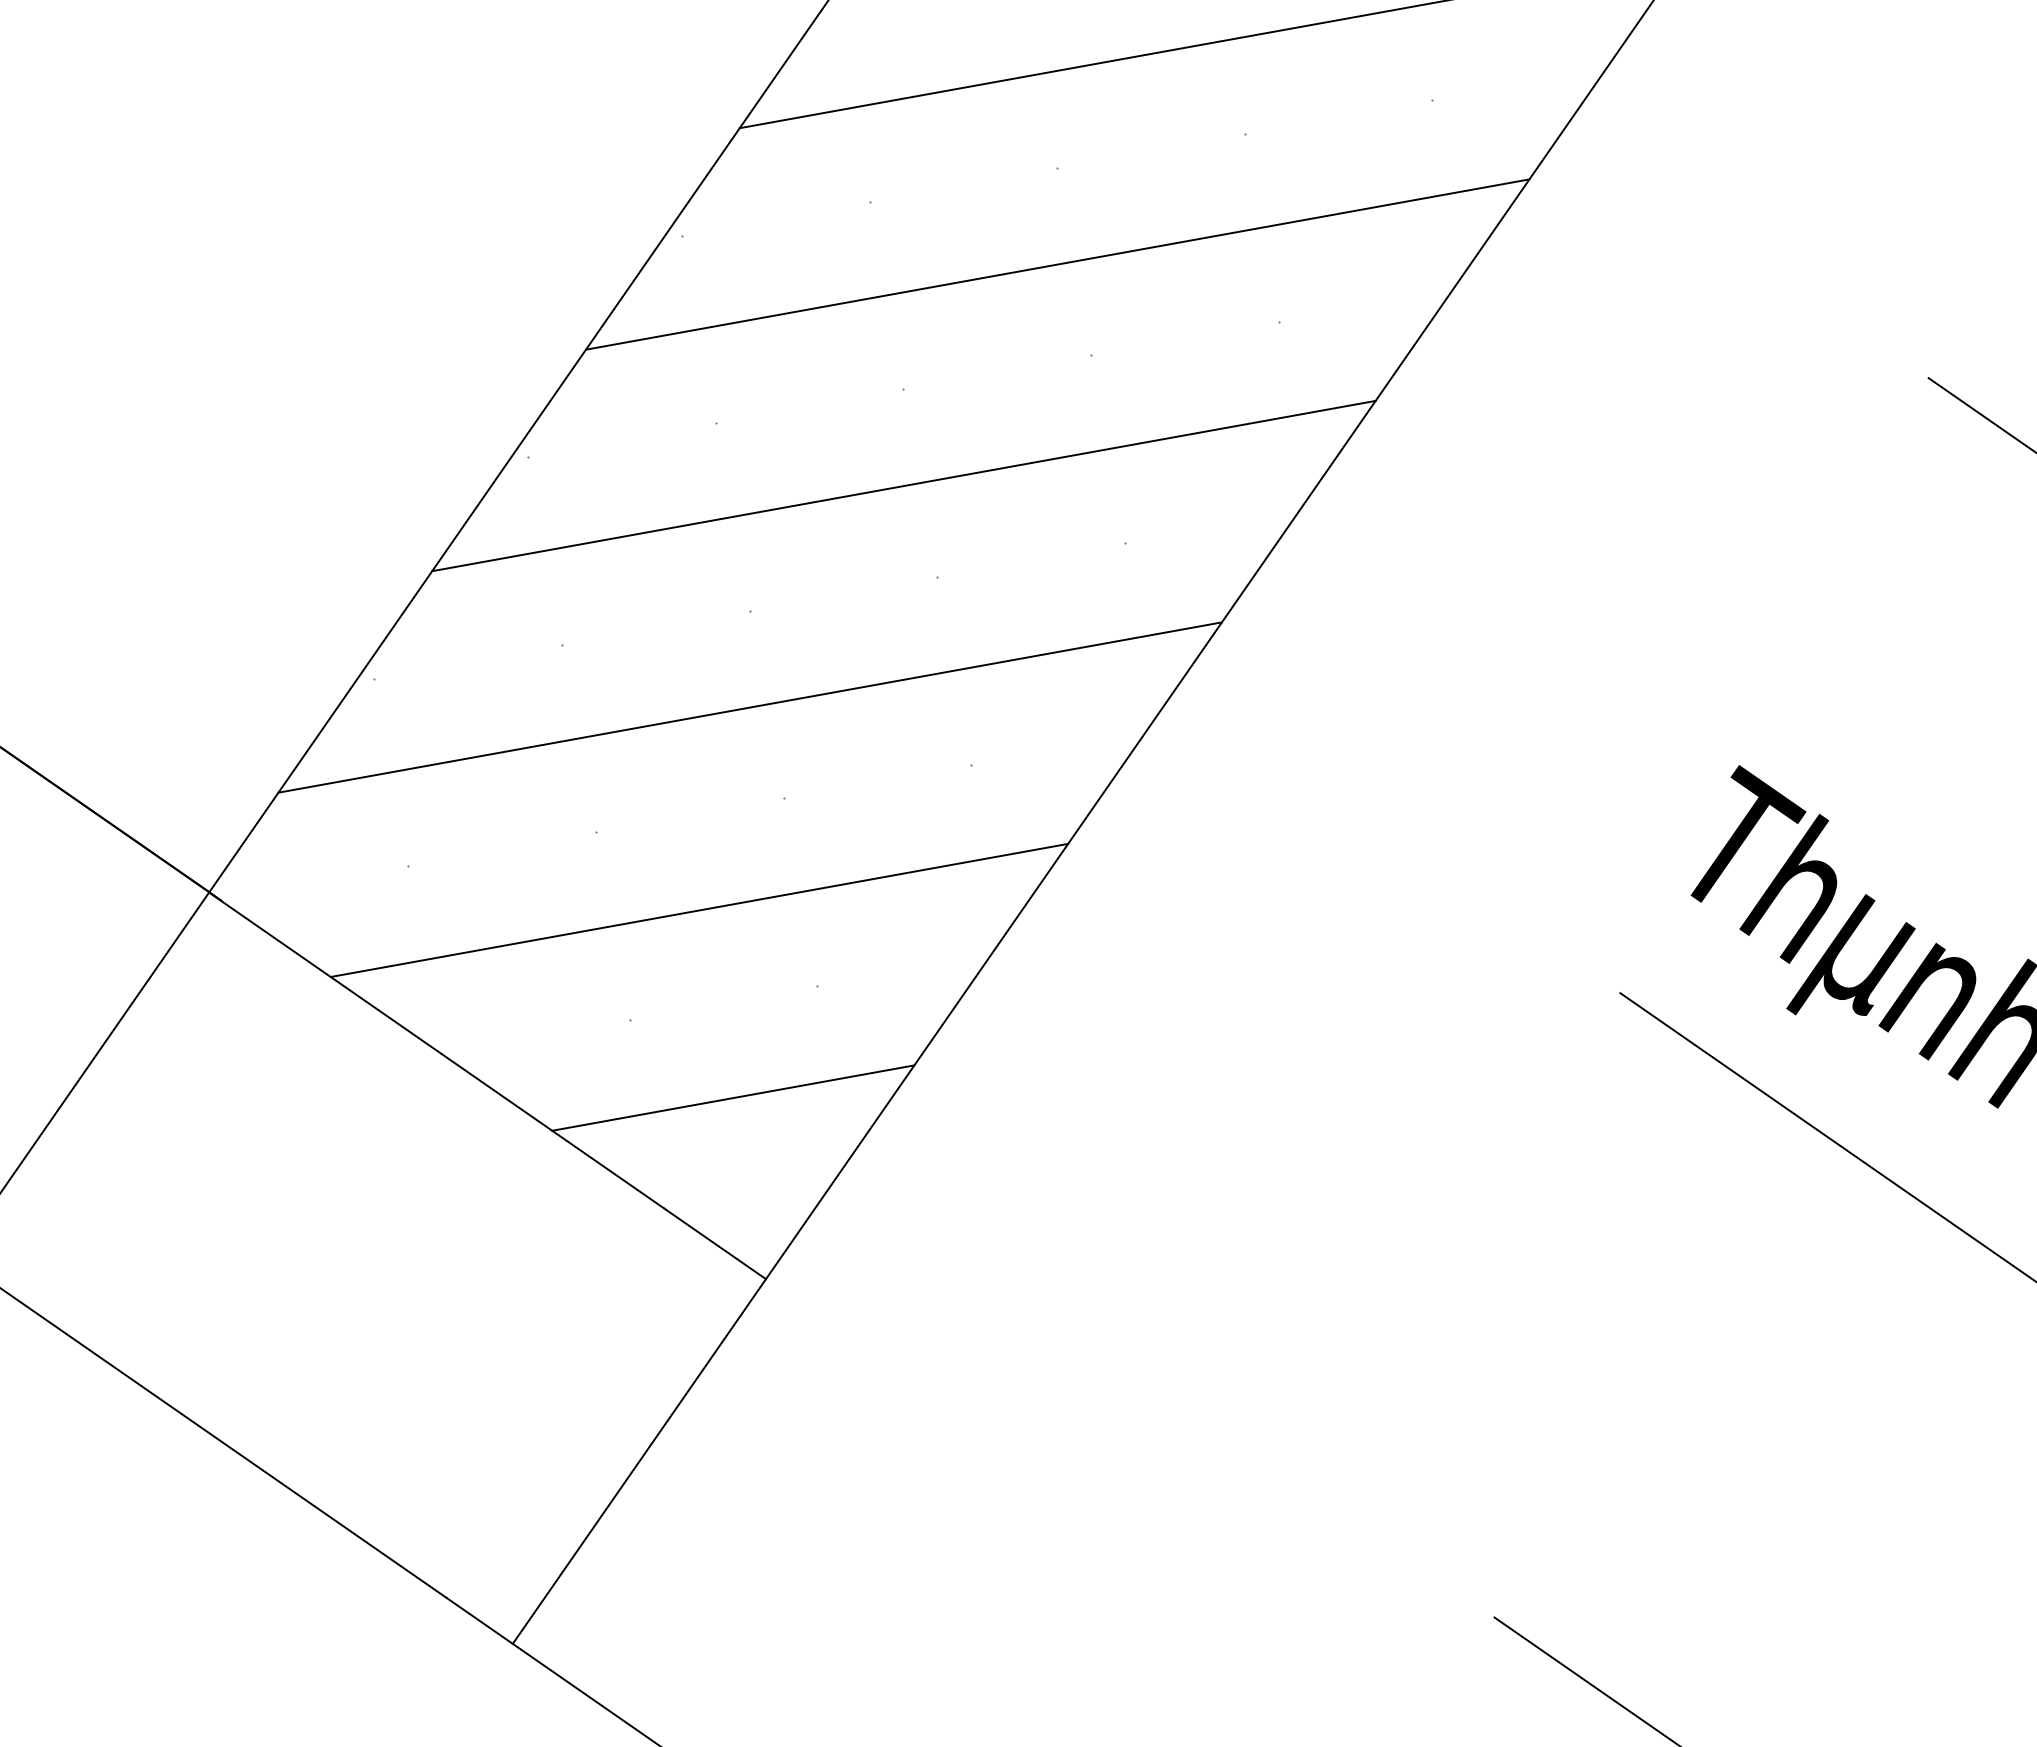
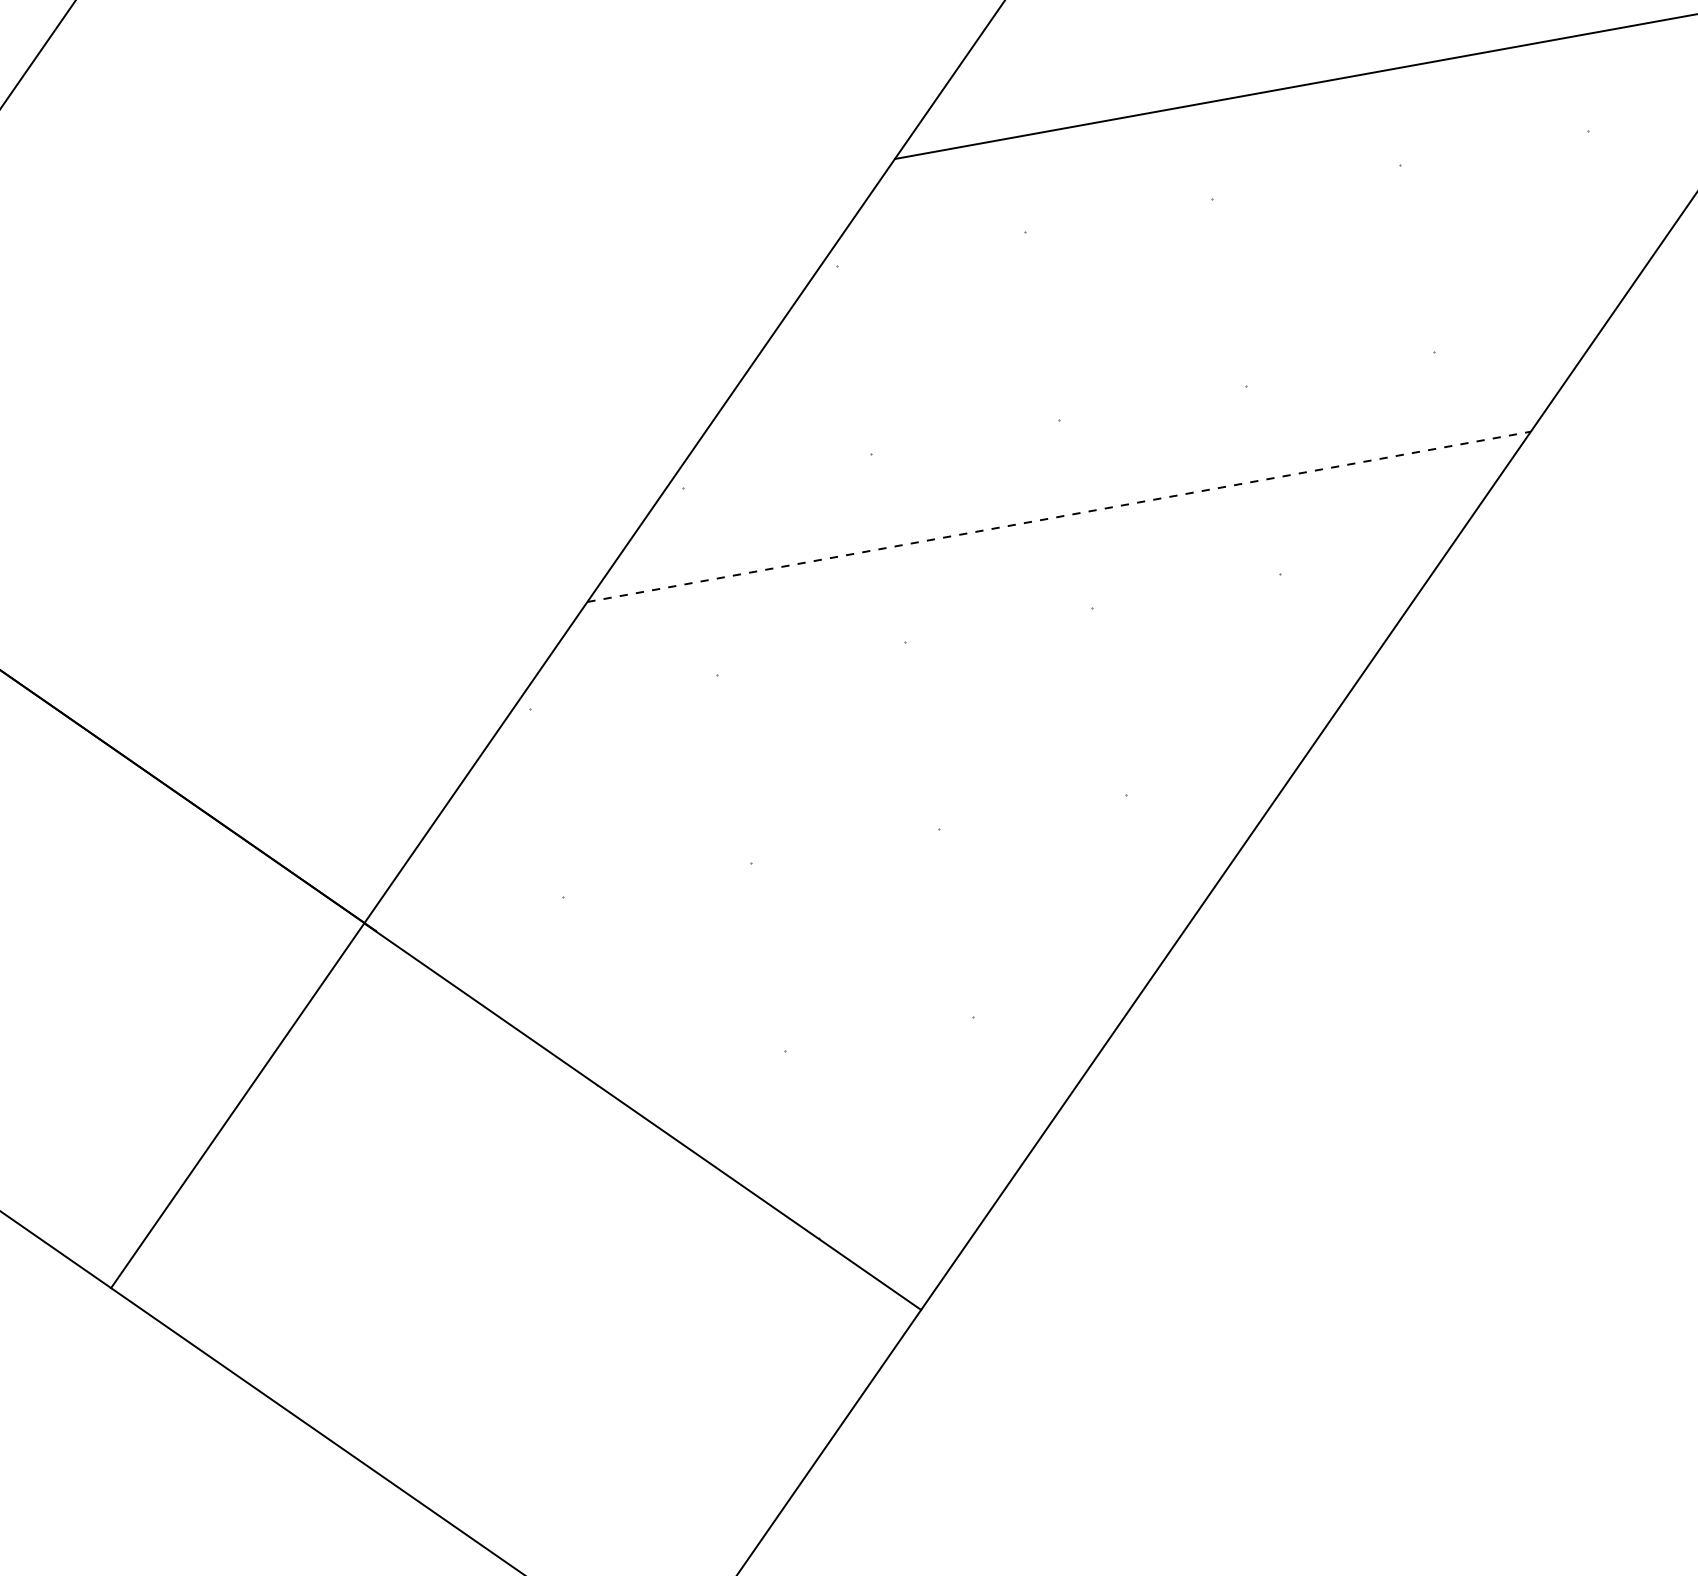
line: (1057, 264) -> (1212, 295), removed
line: (904, 485) -> (1059, 516), solid -> dashed
line: (749, 707) -> (904, 738), removed
line: (699, 910) -> (854, 941), removed
line: (733, 1097) -> (888, 1128), removed

